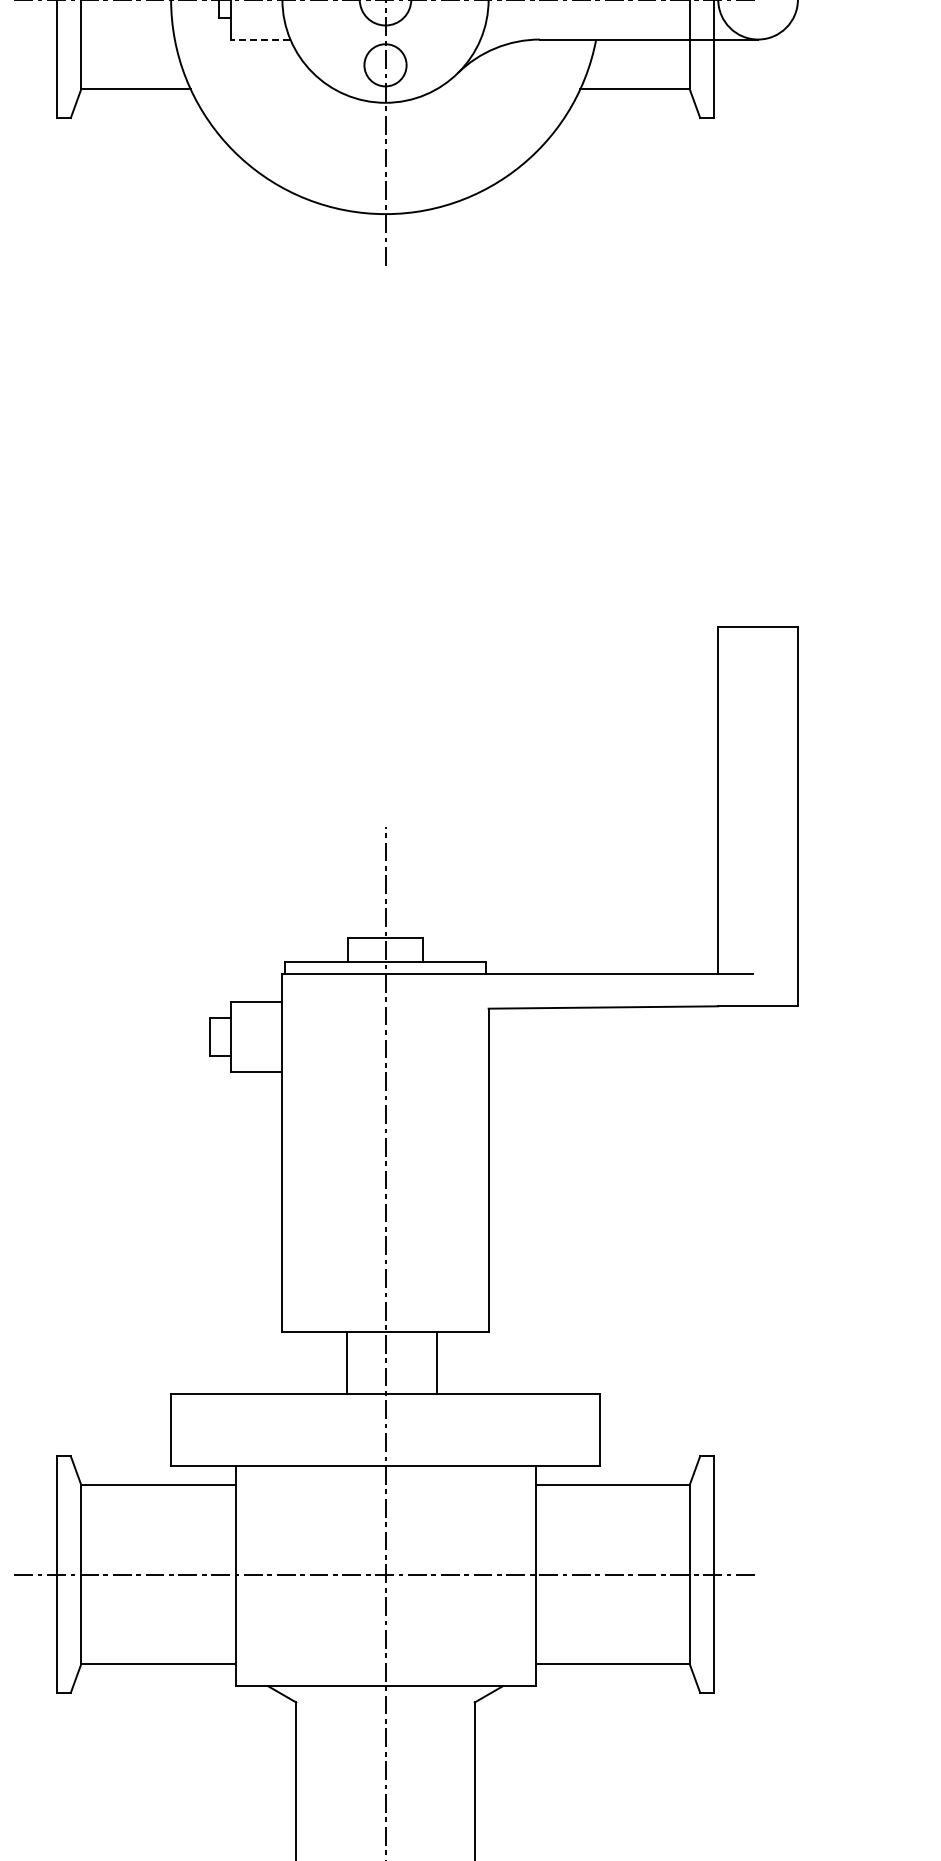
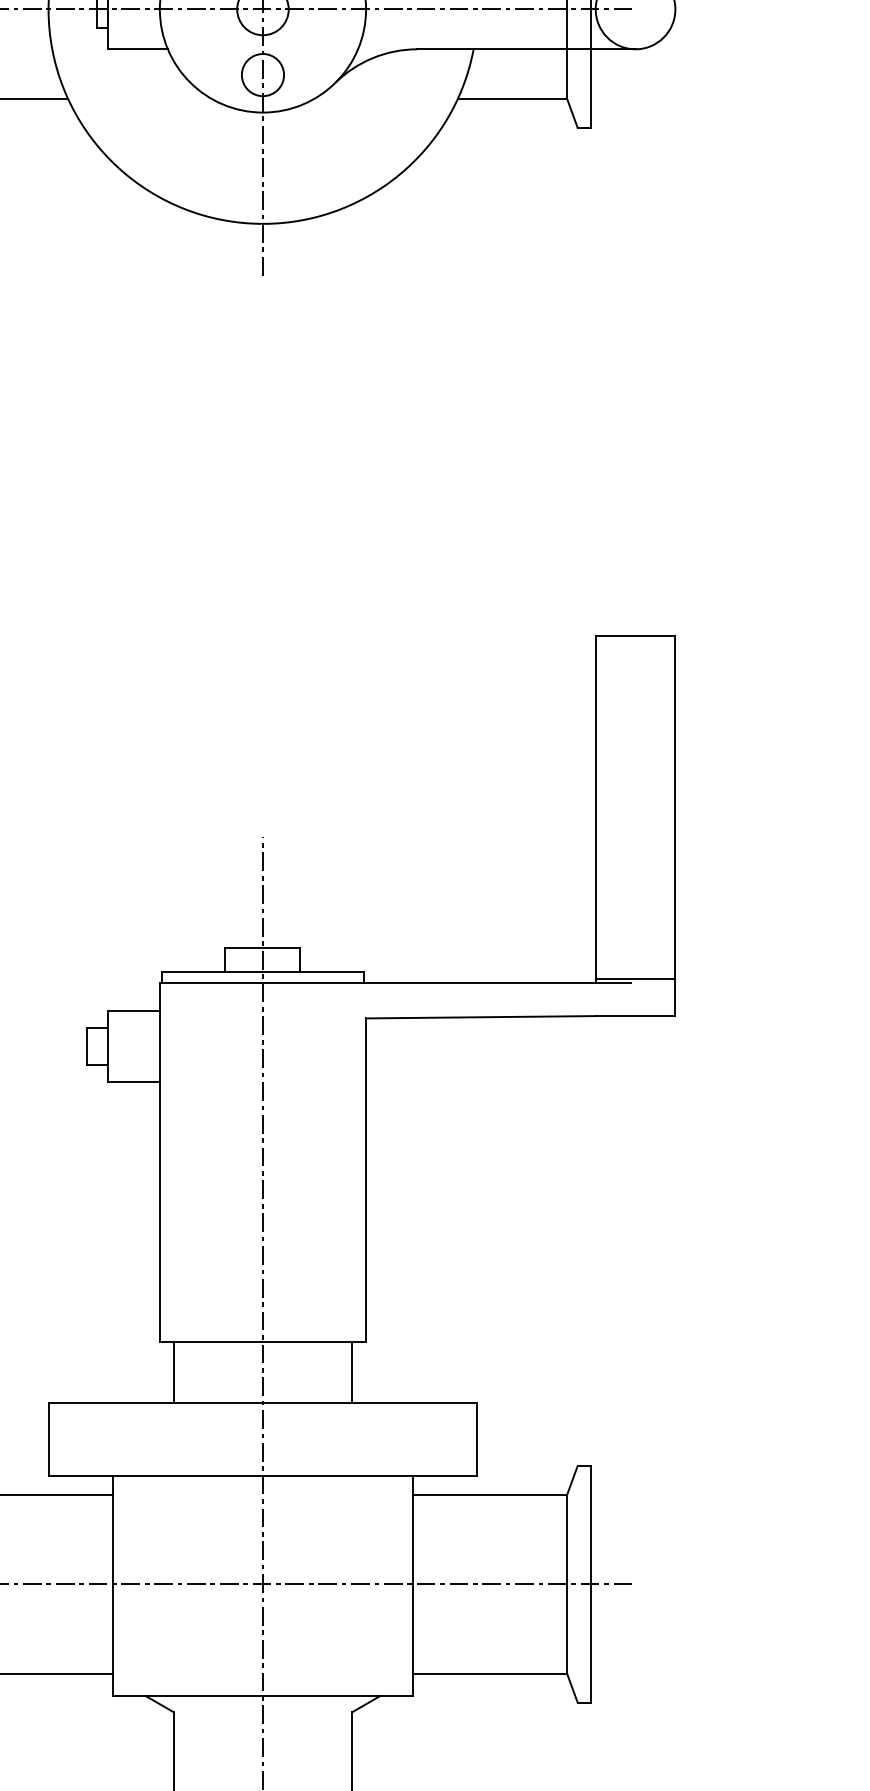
line: (260, 39) -> (137, 49), dashed -> solid
line: (757, 968) -> (634, 978), added
line: (347, 1362) -> (173, 1372), moved
line: (436, 1362) -> (351, 1372), moved

